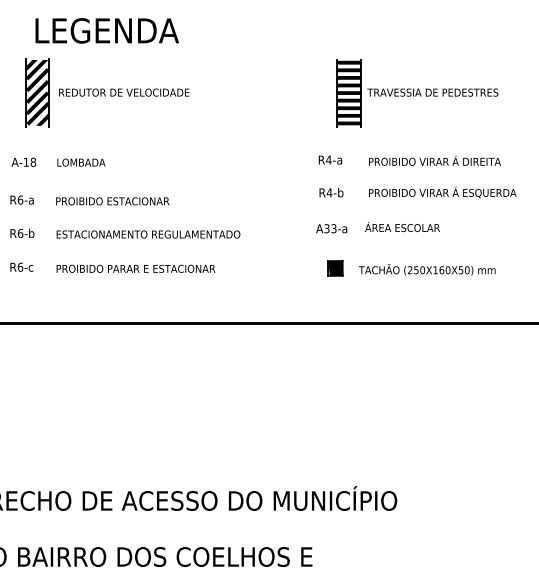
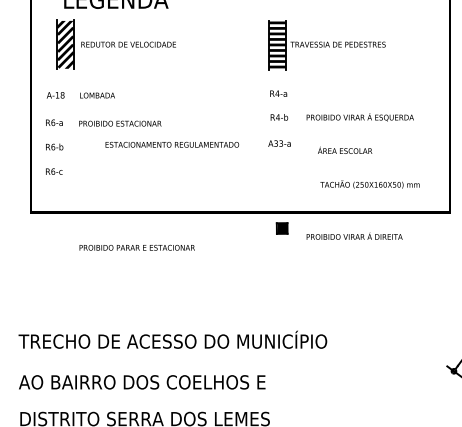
part: (416, 93) -> (326, 45), moved
text: (434, 159) -> (354, 235), moved
text: (403, 225) -> (345, 149), moved
text: (148, 234) -> (172, 144), moved
text: (134, 268) -> (136, 247), moved
part: (334, 268) -> (281, 228), moved
text: (426, 269) -> (369, 184), moved

